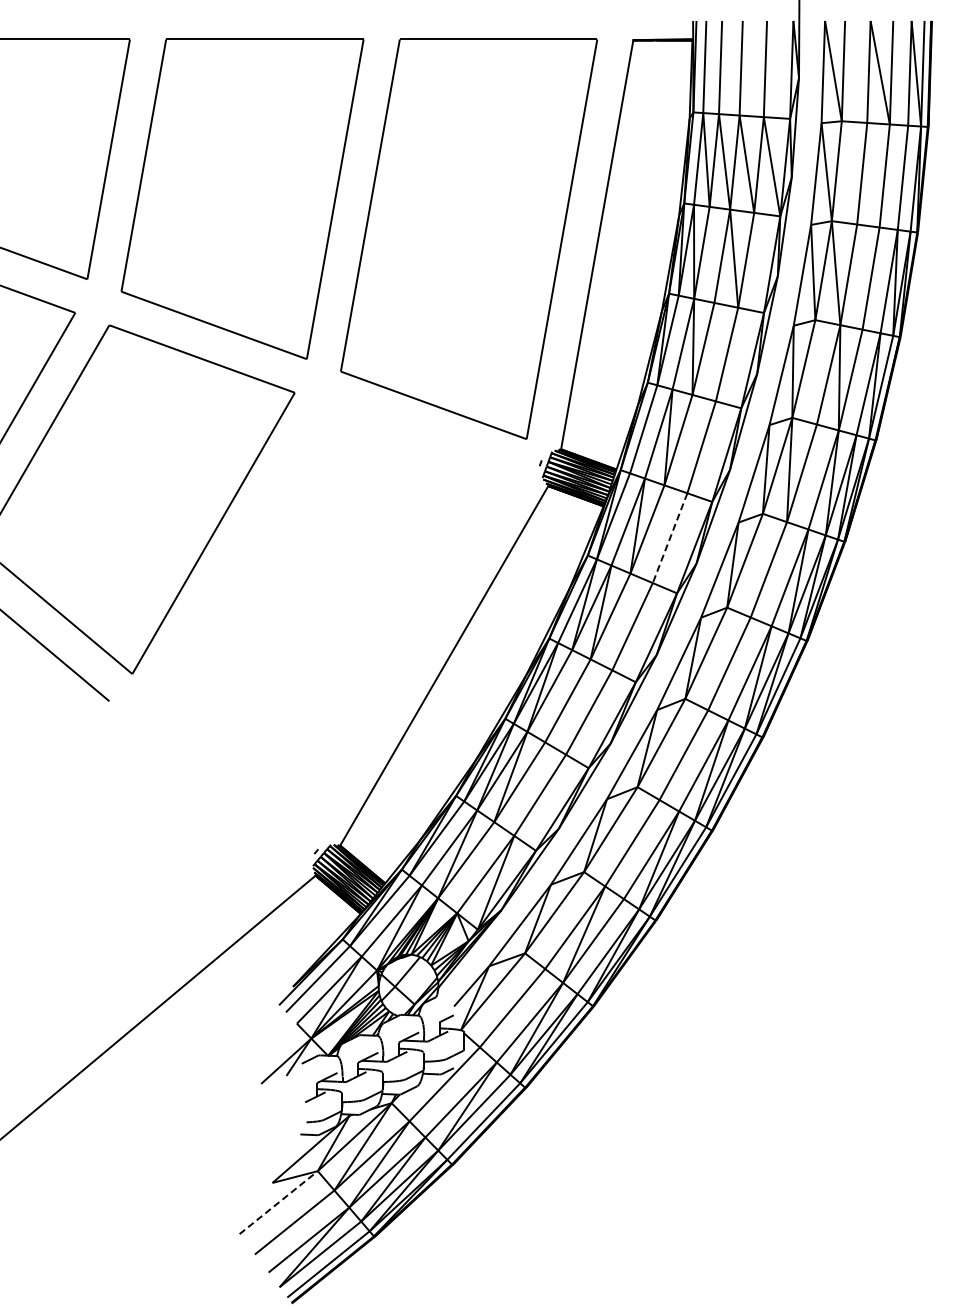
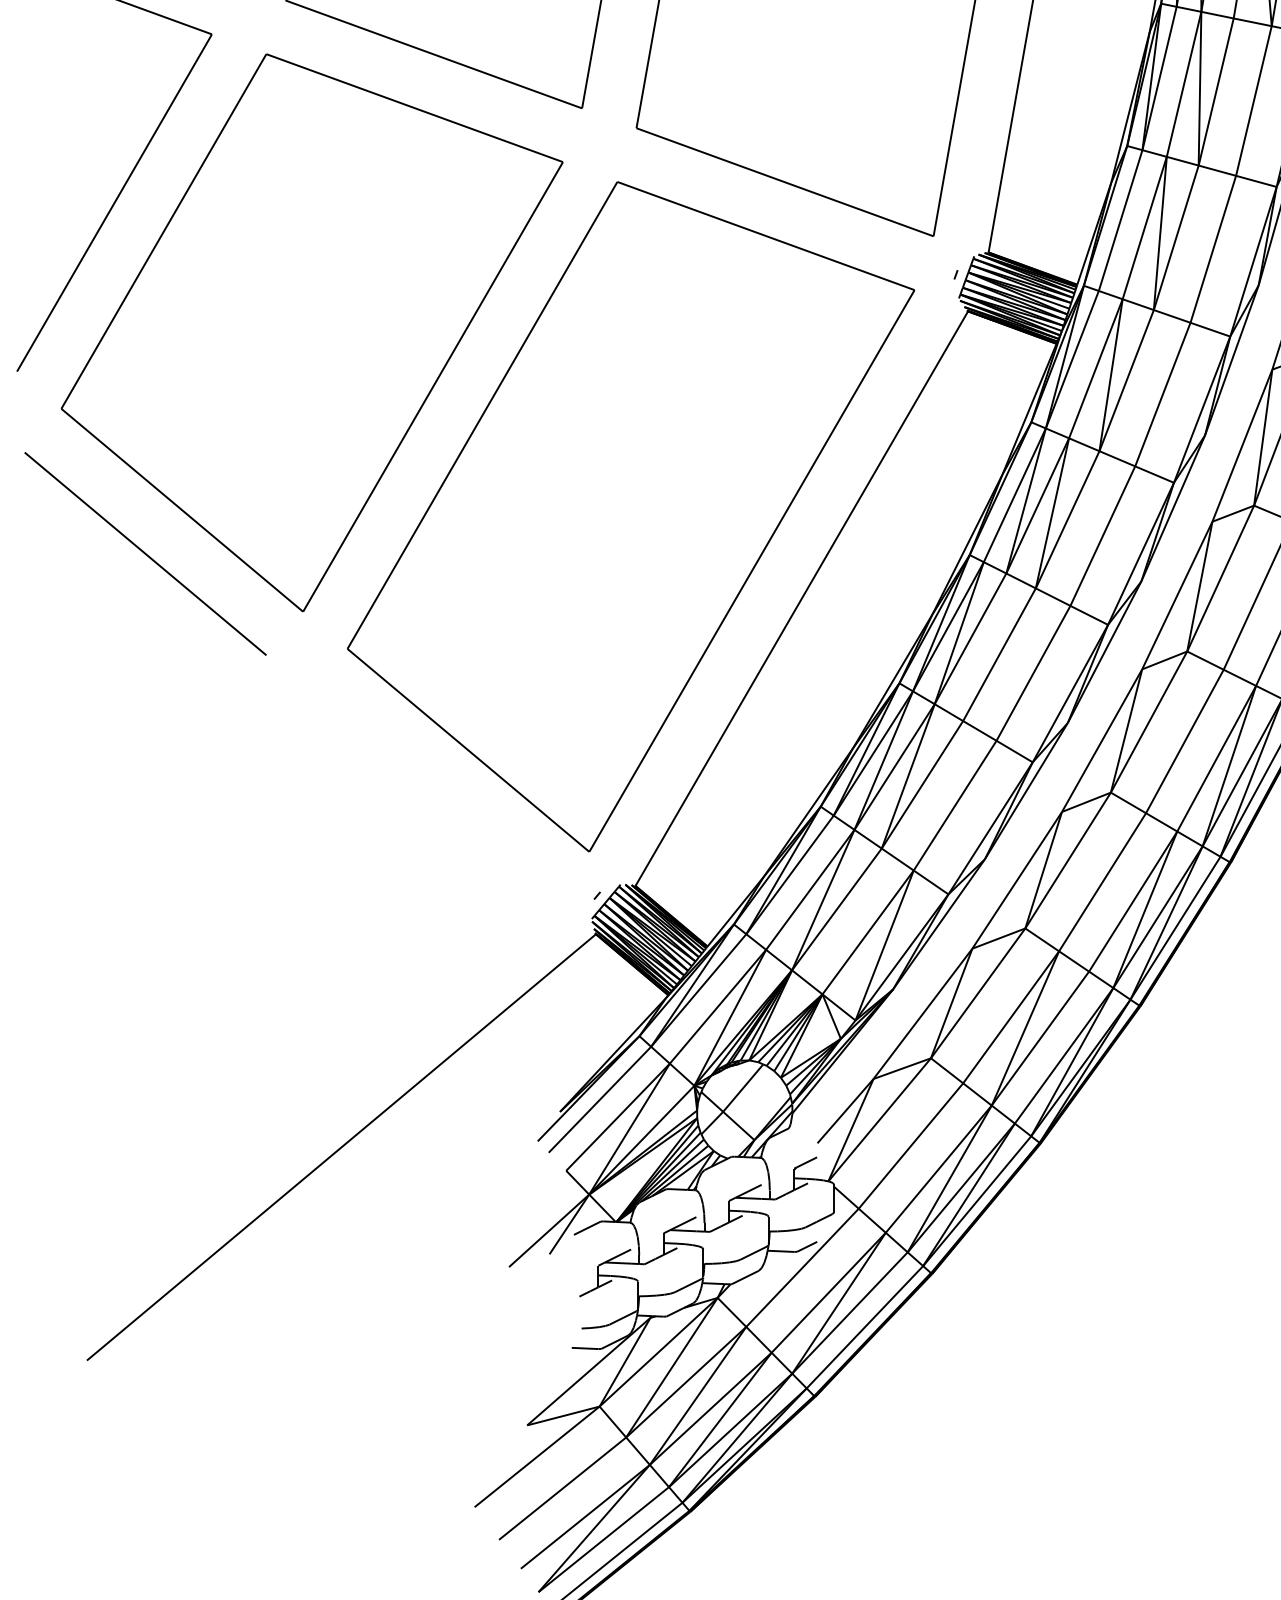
line: (669, 538) -> (1161, 395), dashed -> solid
part: (337, 614) -> (631, 516), added
line: (279, 1202) -> (538, 1456), dashed -> solid

